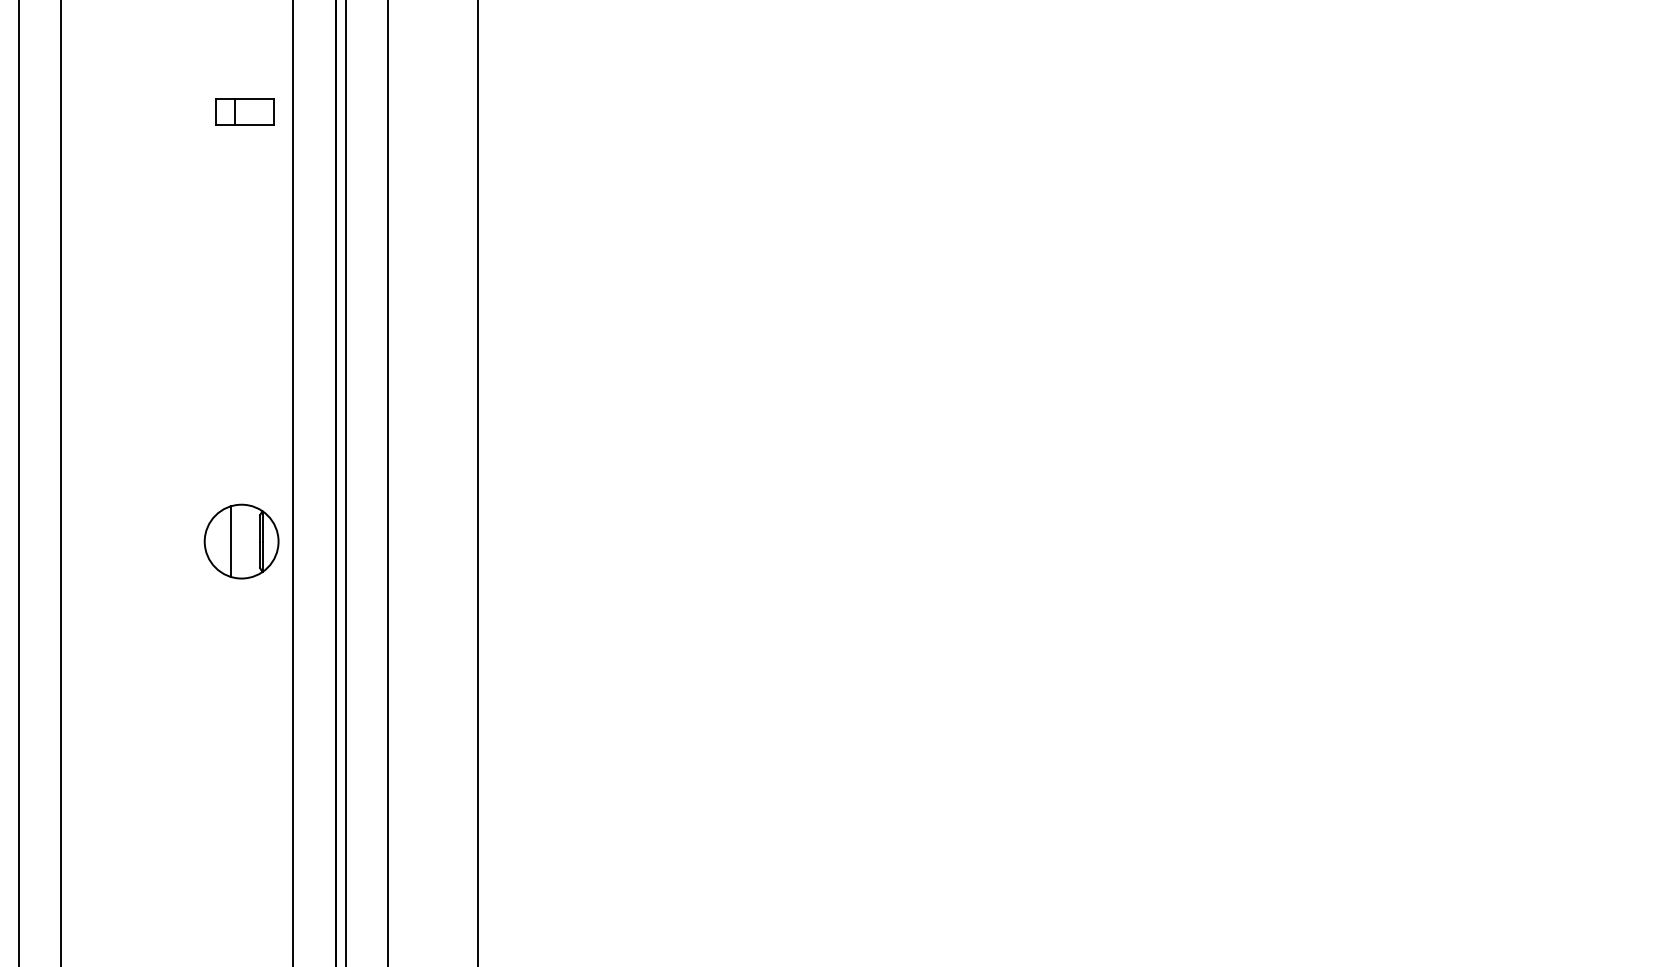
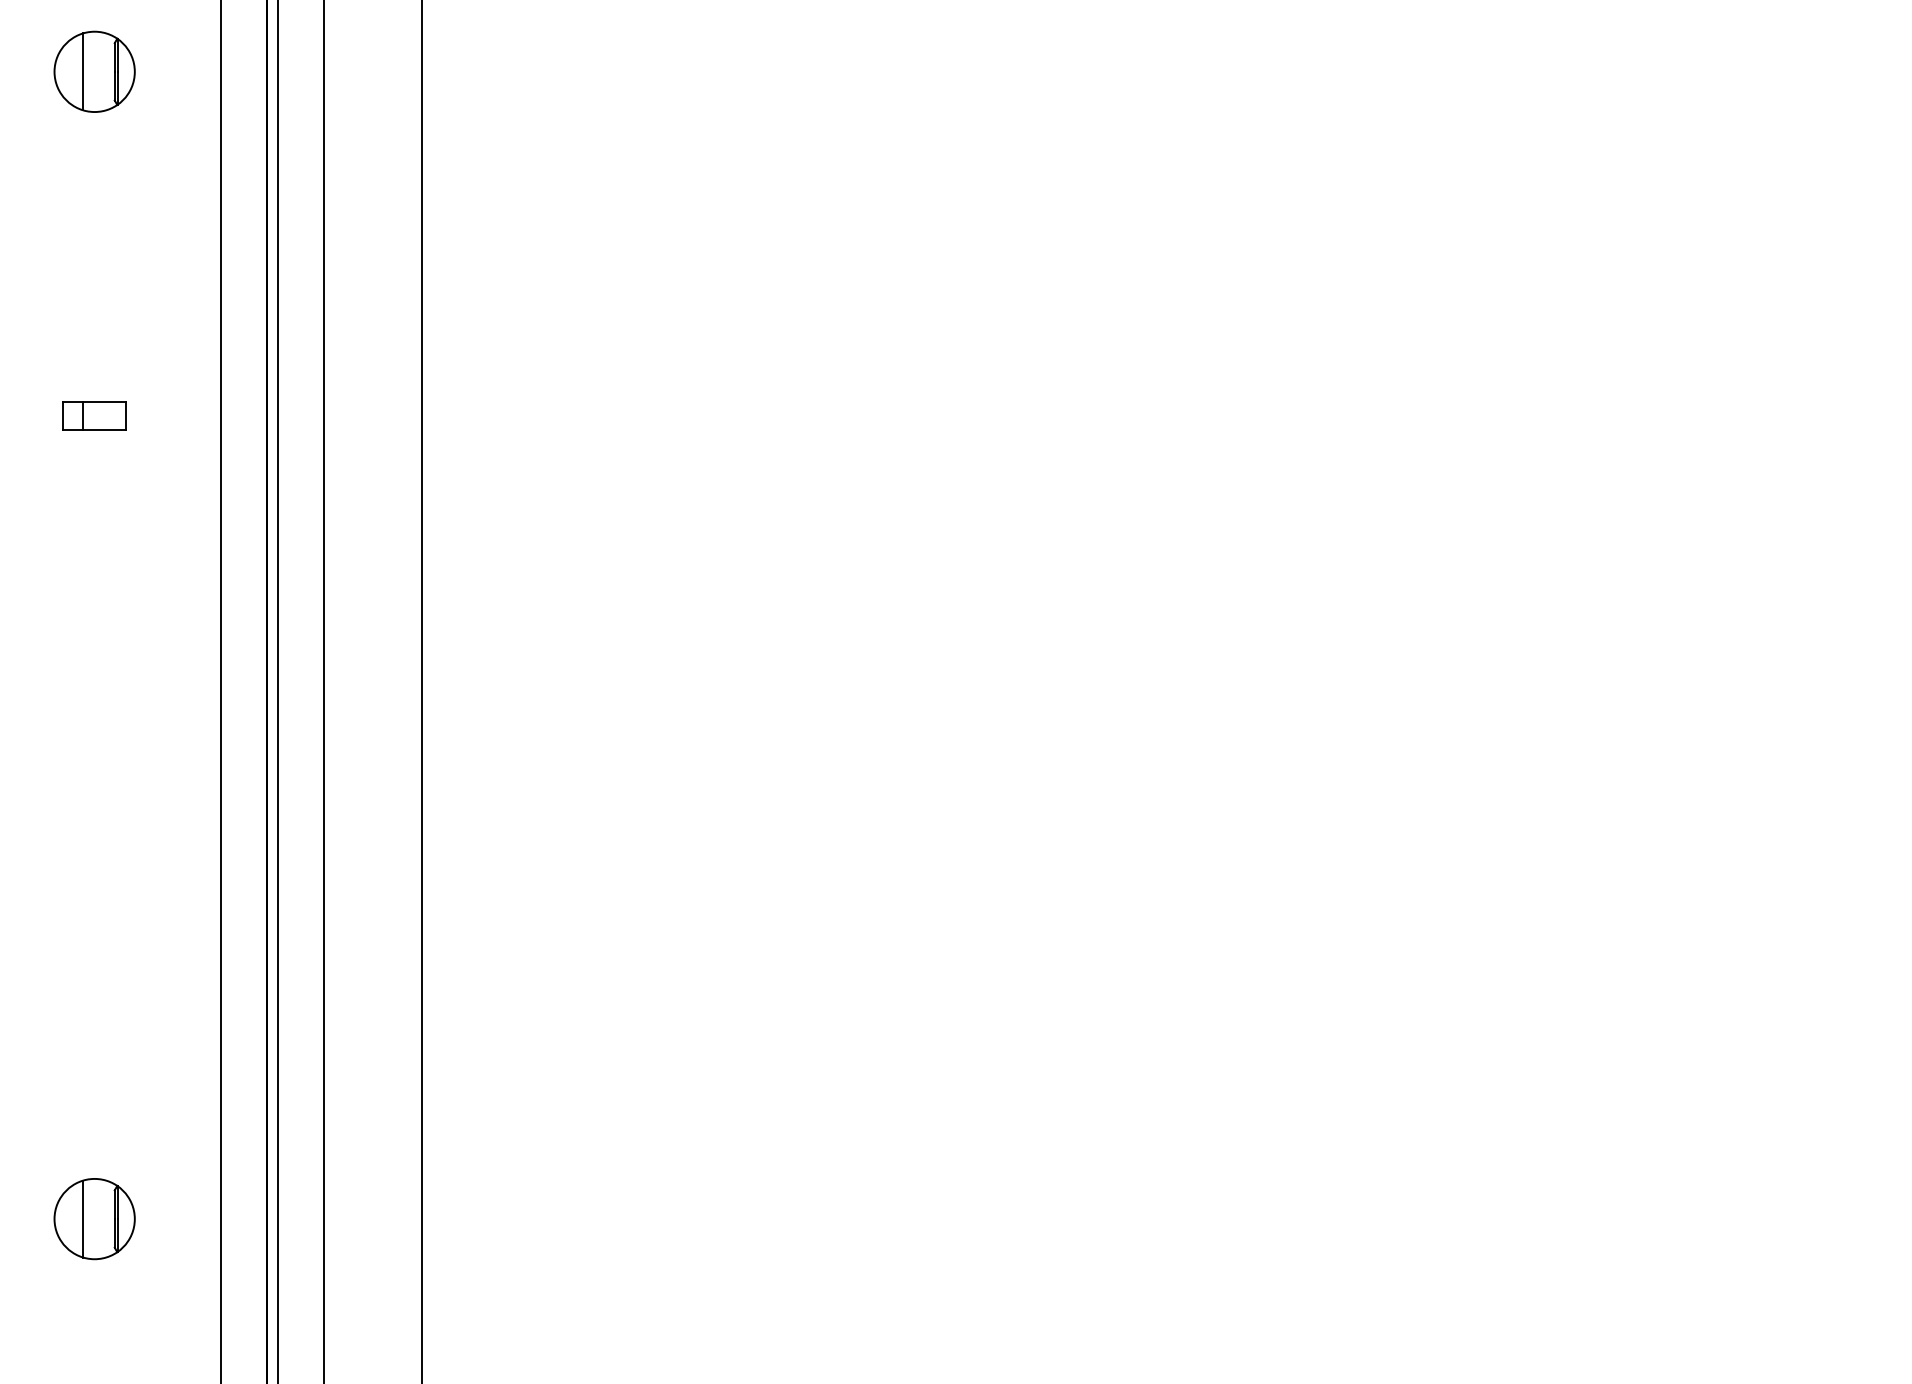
part: (245, 111) -> (94, 415), moved
part: (241, 542) -> (94, 1219), moved

